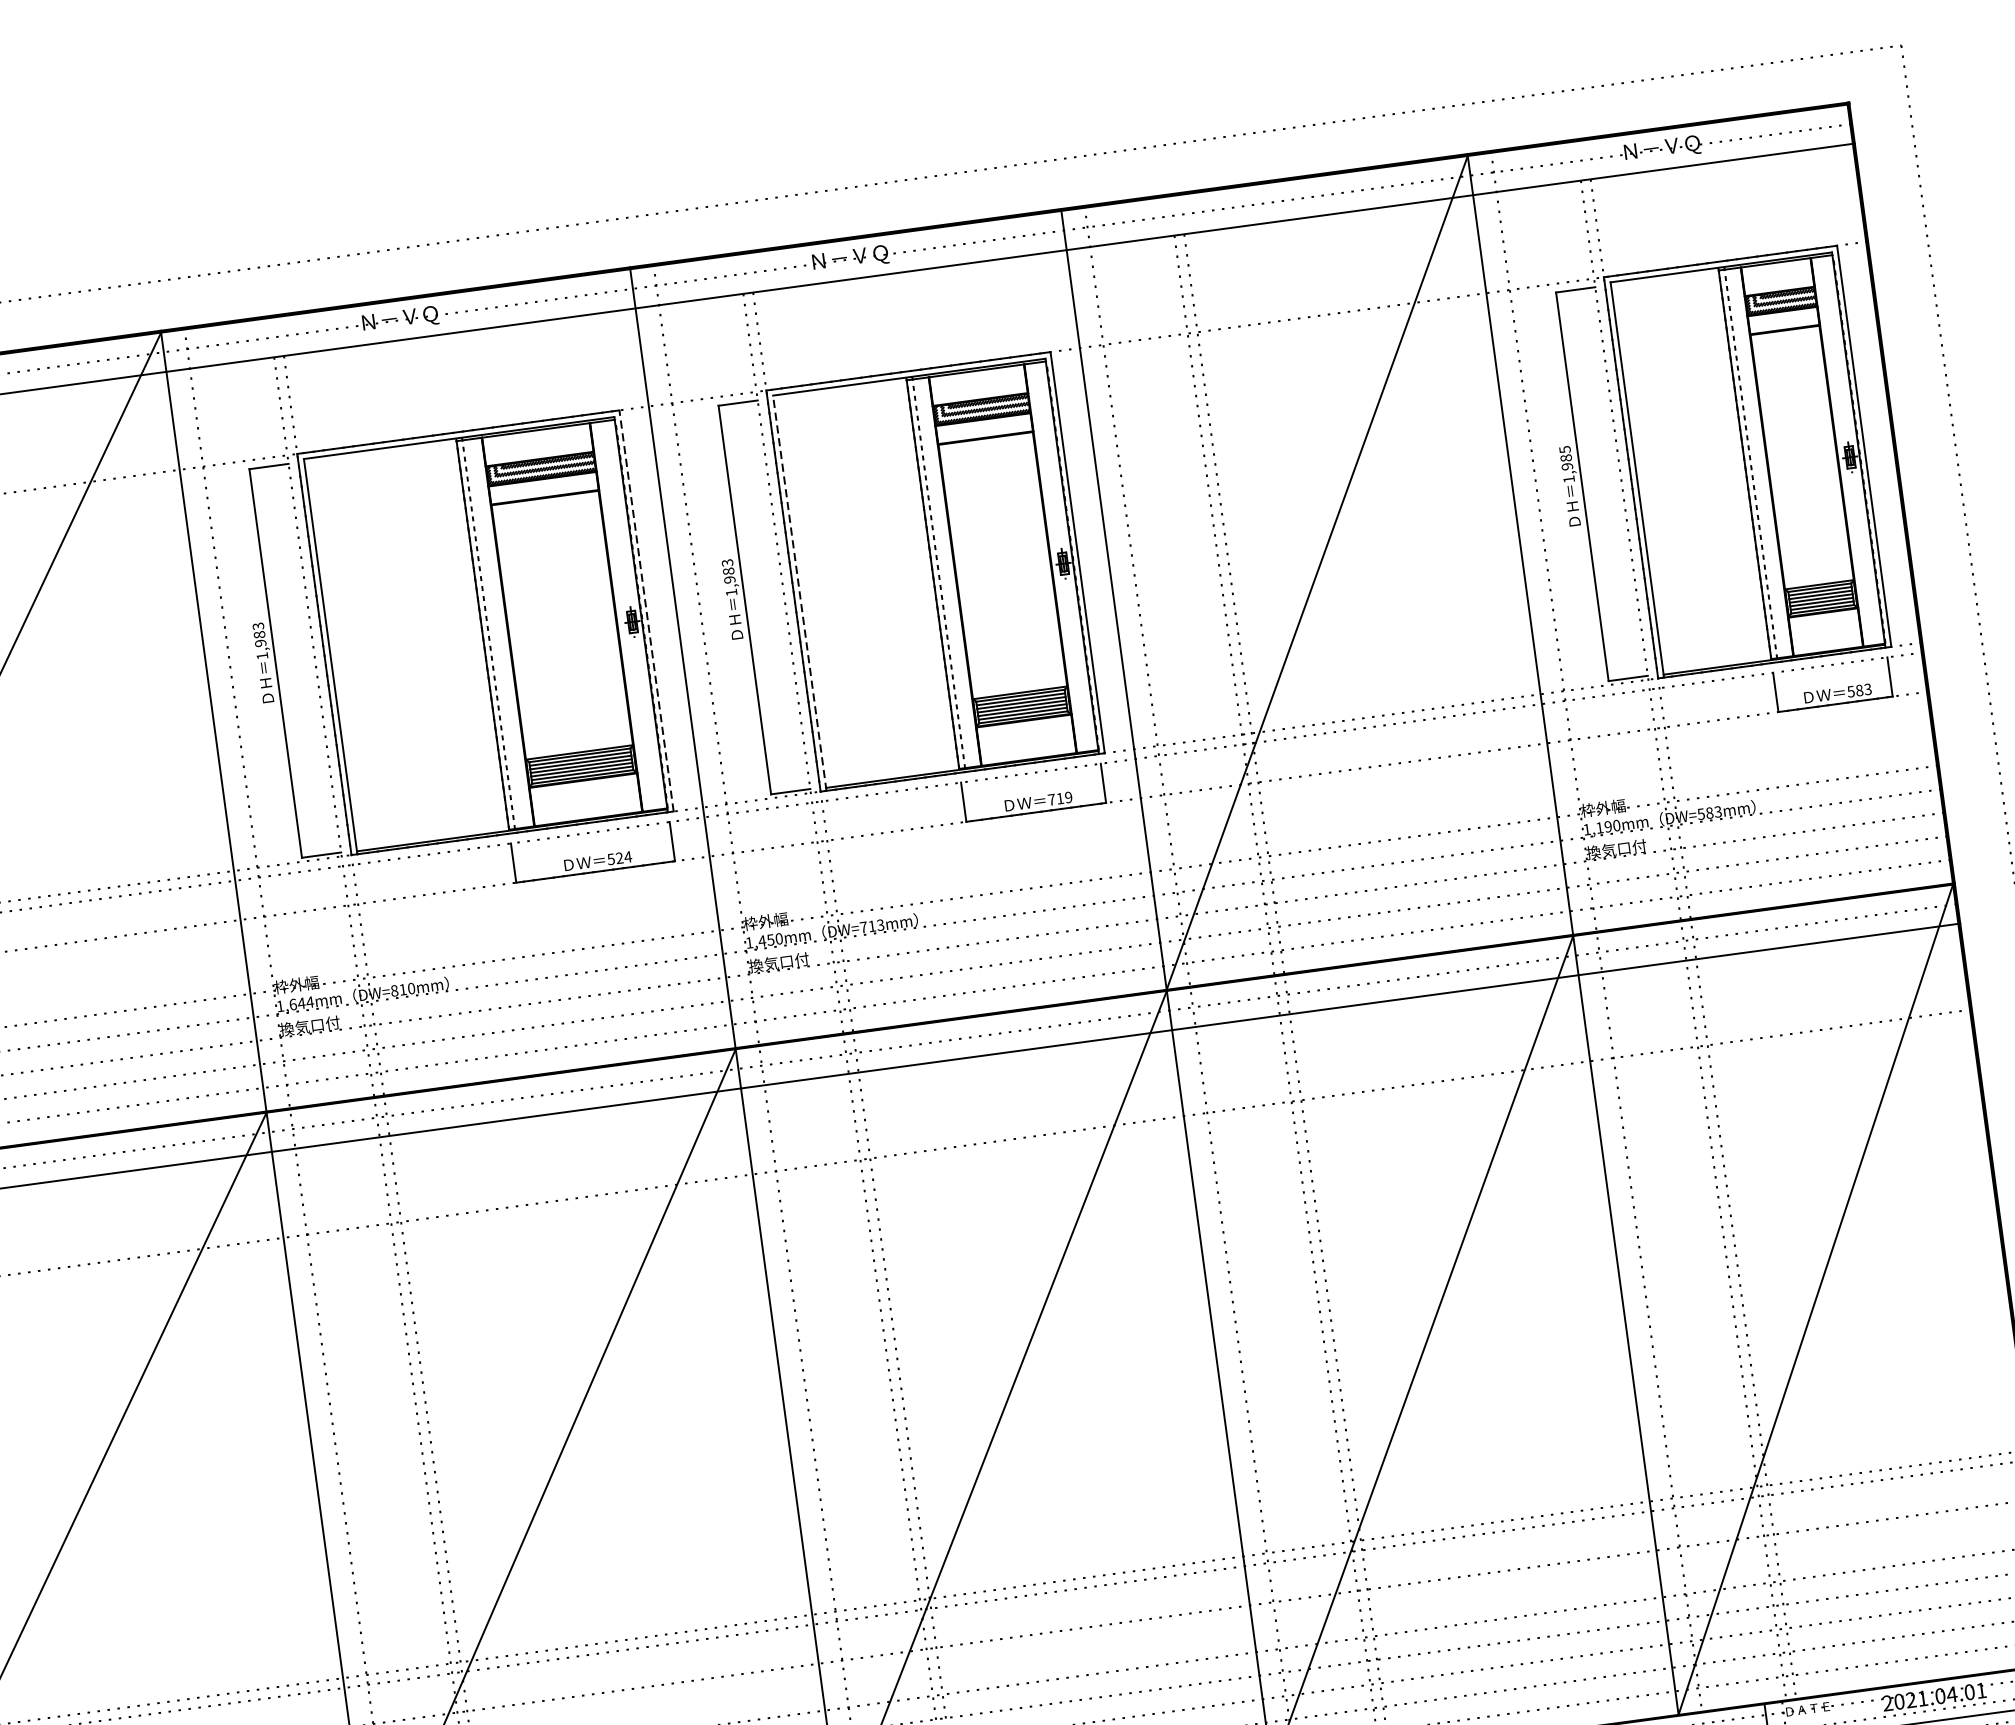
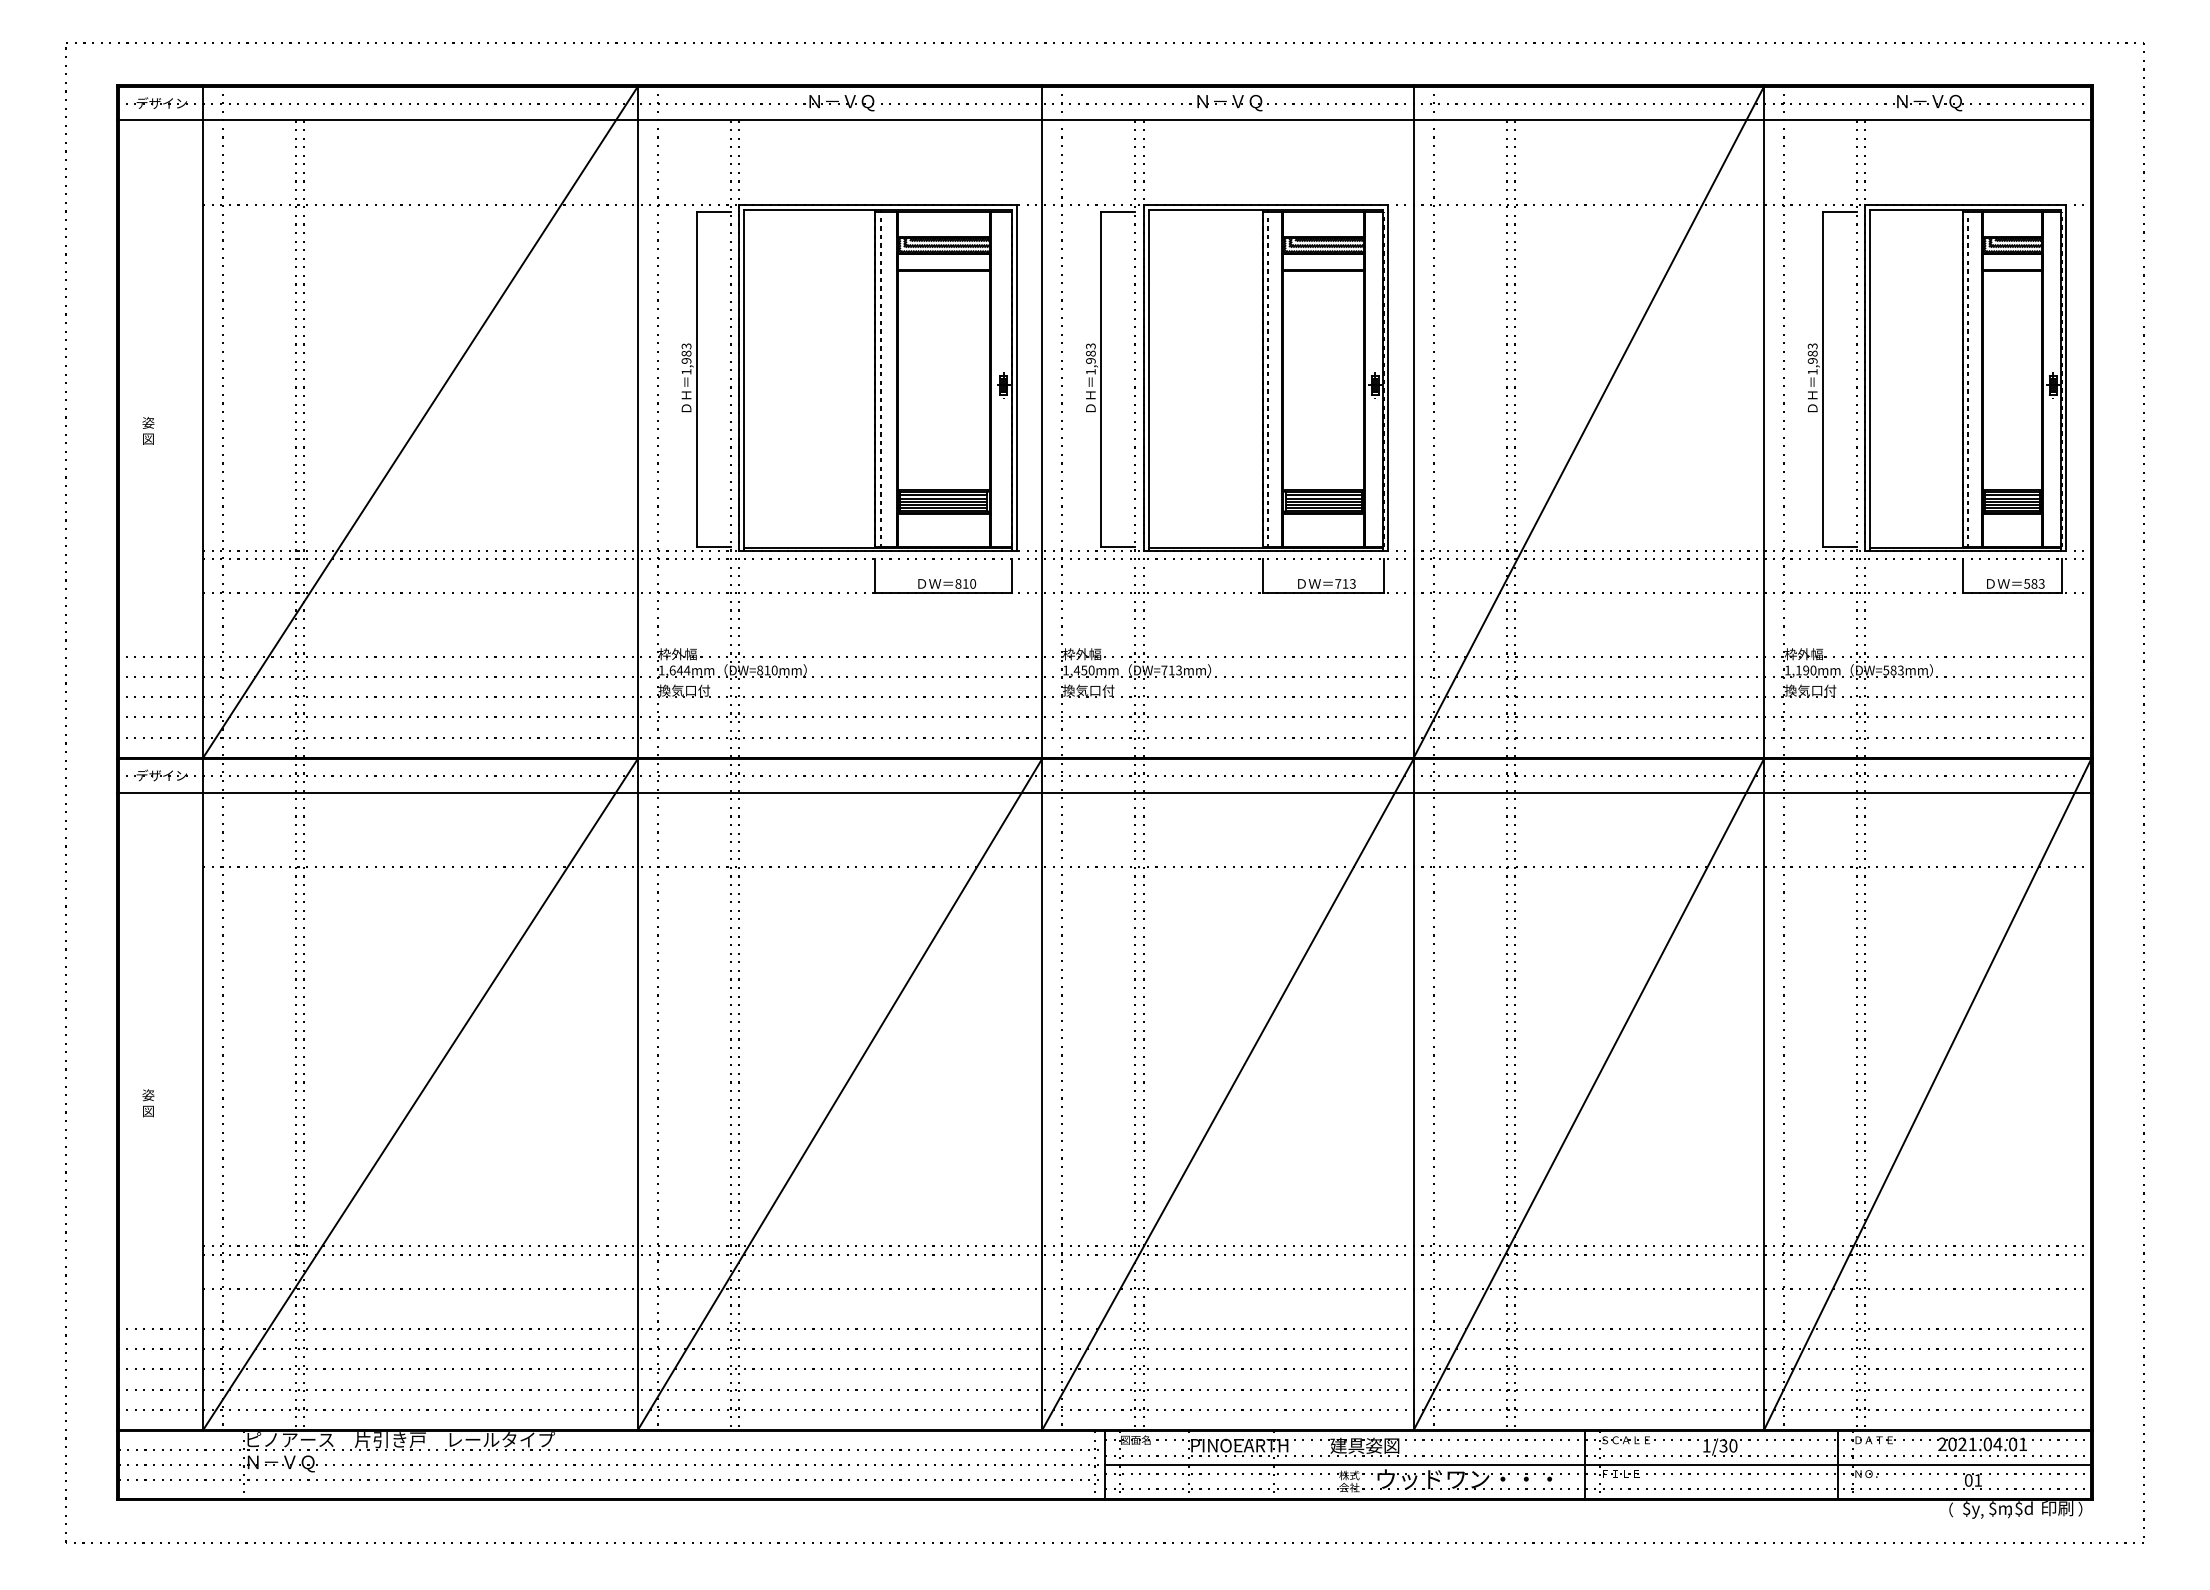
text: (1562, 449) -> (1810, 345), 1,985 -> 1,983
line: (799, 592) -> (1148, 379), dashed -> solid
line: (646, 610) -> (1016, 377), dashed -> solid
text: (1068, 797) -> (1352, 583), 719 -> 713
text: (619, 857) -> (965, 583), 524 -> 810

